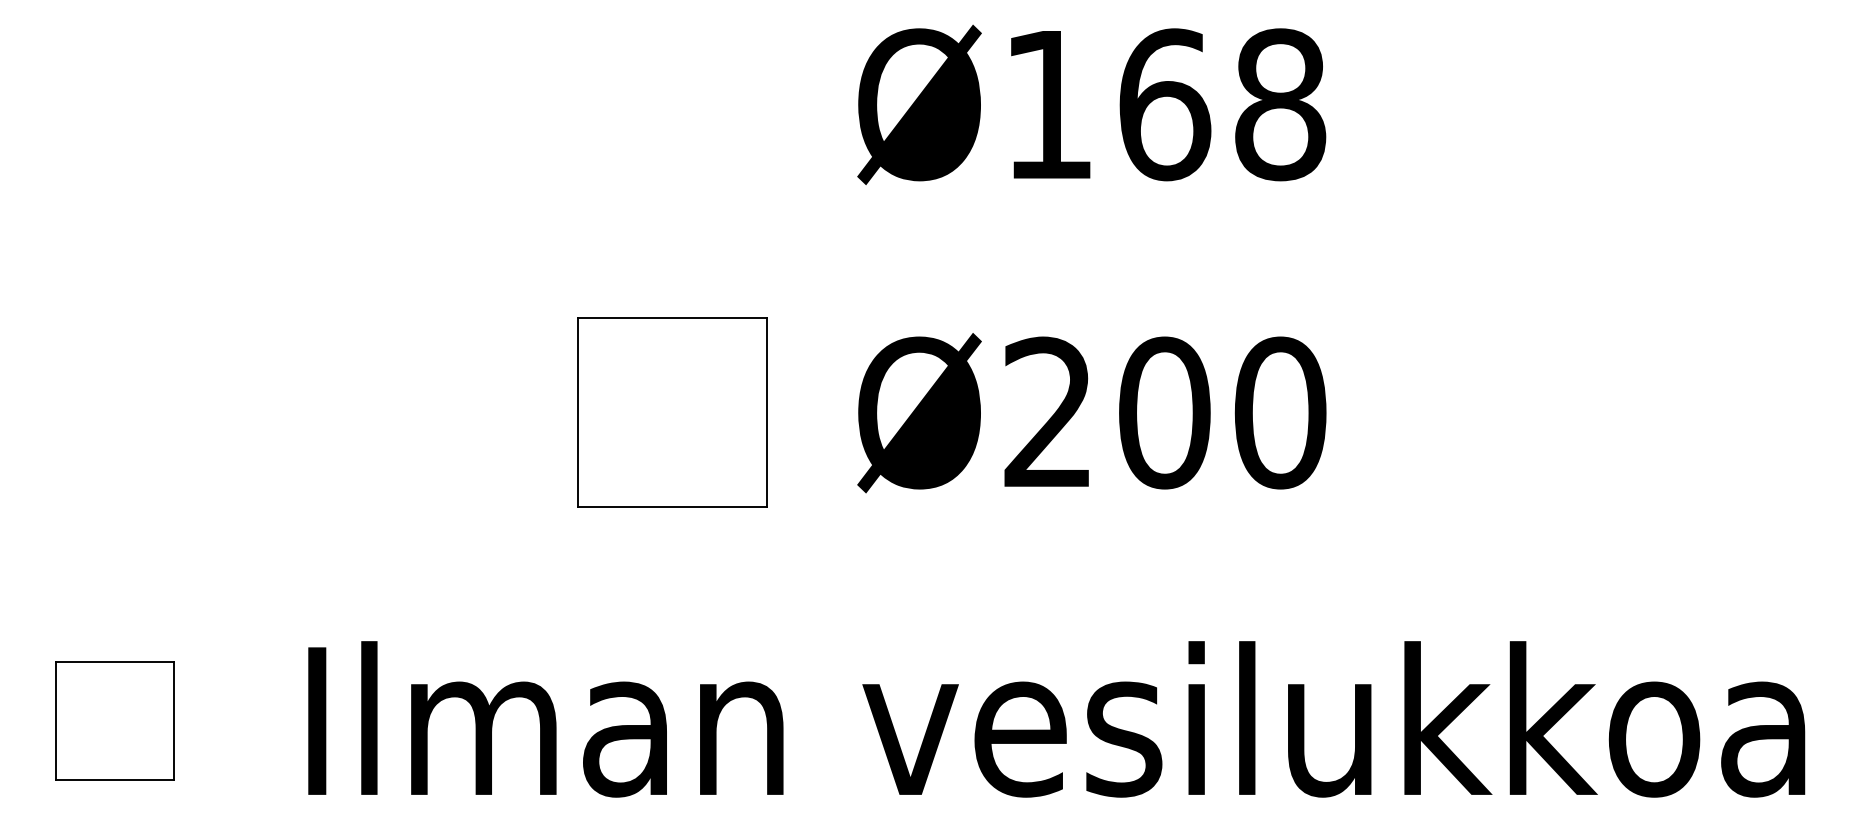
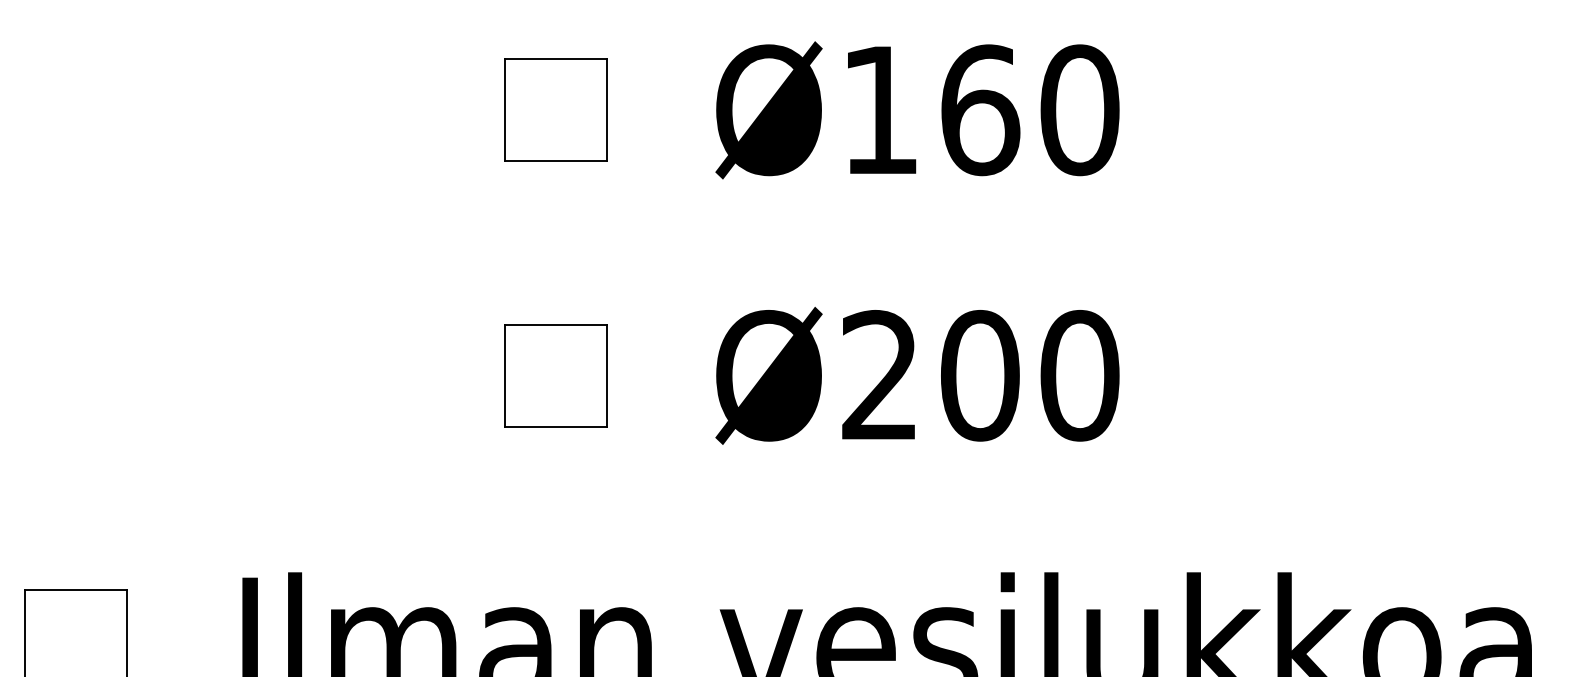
part: (671, 104) -> (555, 110), added
text: (1280, 104) -> (1079, 110), Ø168 -> Ø160
part: (671, 412) -> (555, 375), size x0.62

